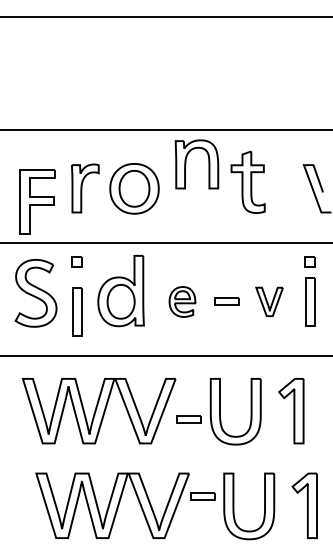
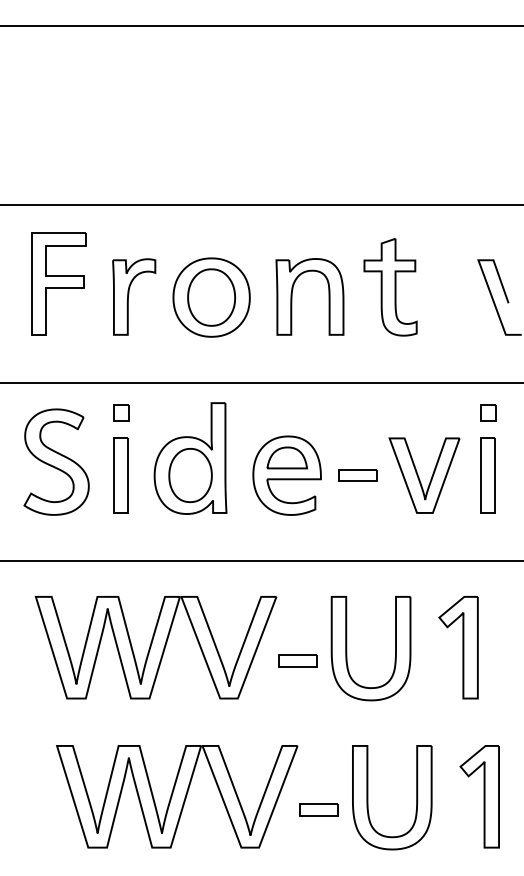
part: (186, 164) -> (293, 297), moved
part: (37, 201) -> (58, 282), moved
part: (182, 301) -> (287, 475), size x1.67
part: (269, 301) -> (424, 475), size x1.67
part: (77, 311) -> (121, 475), moved
part: (202, 496) -> (318, 810), moved

